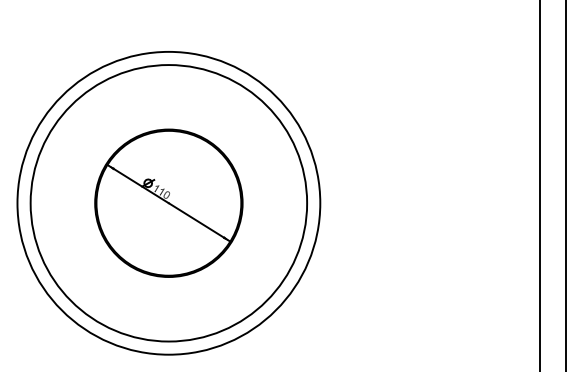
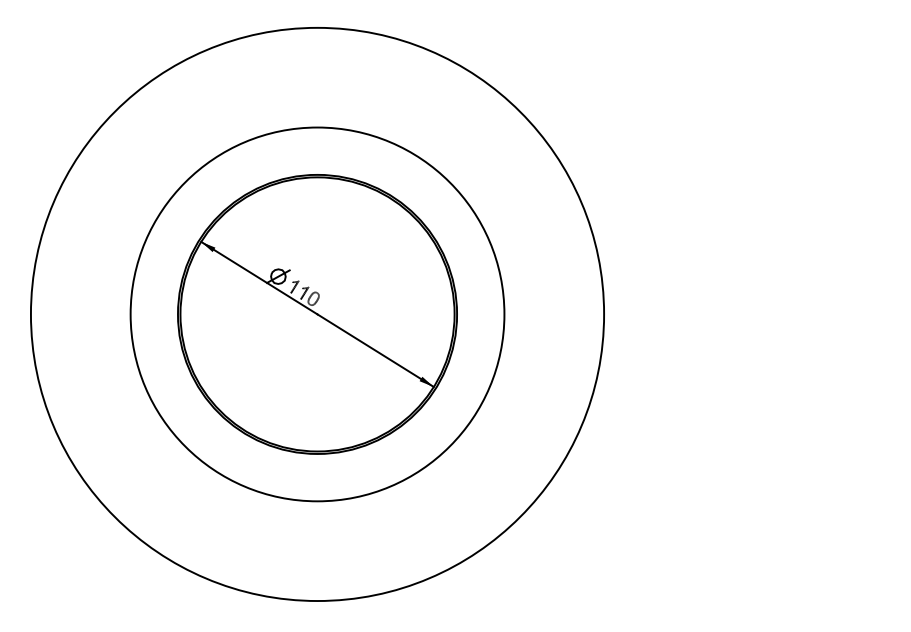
circle: (168, 203) -> (316, 314), size x0.71

